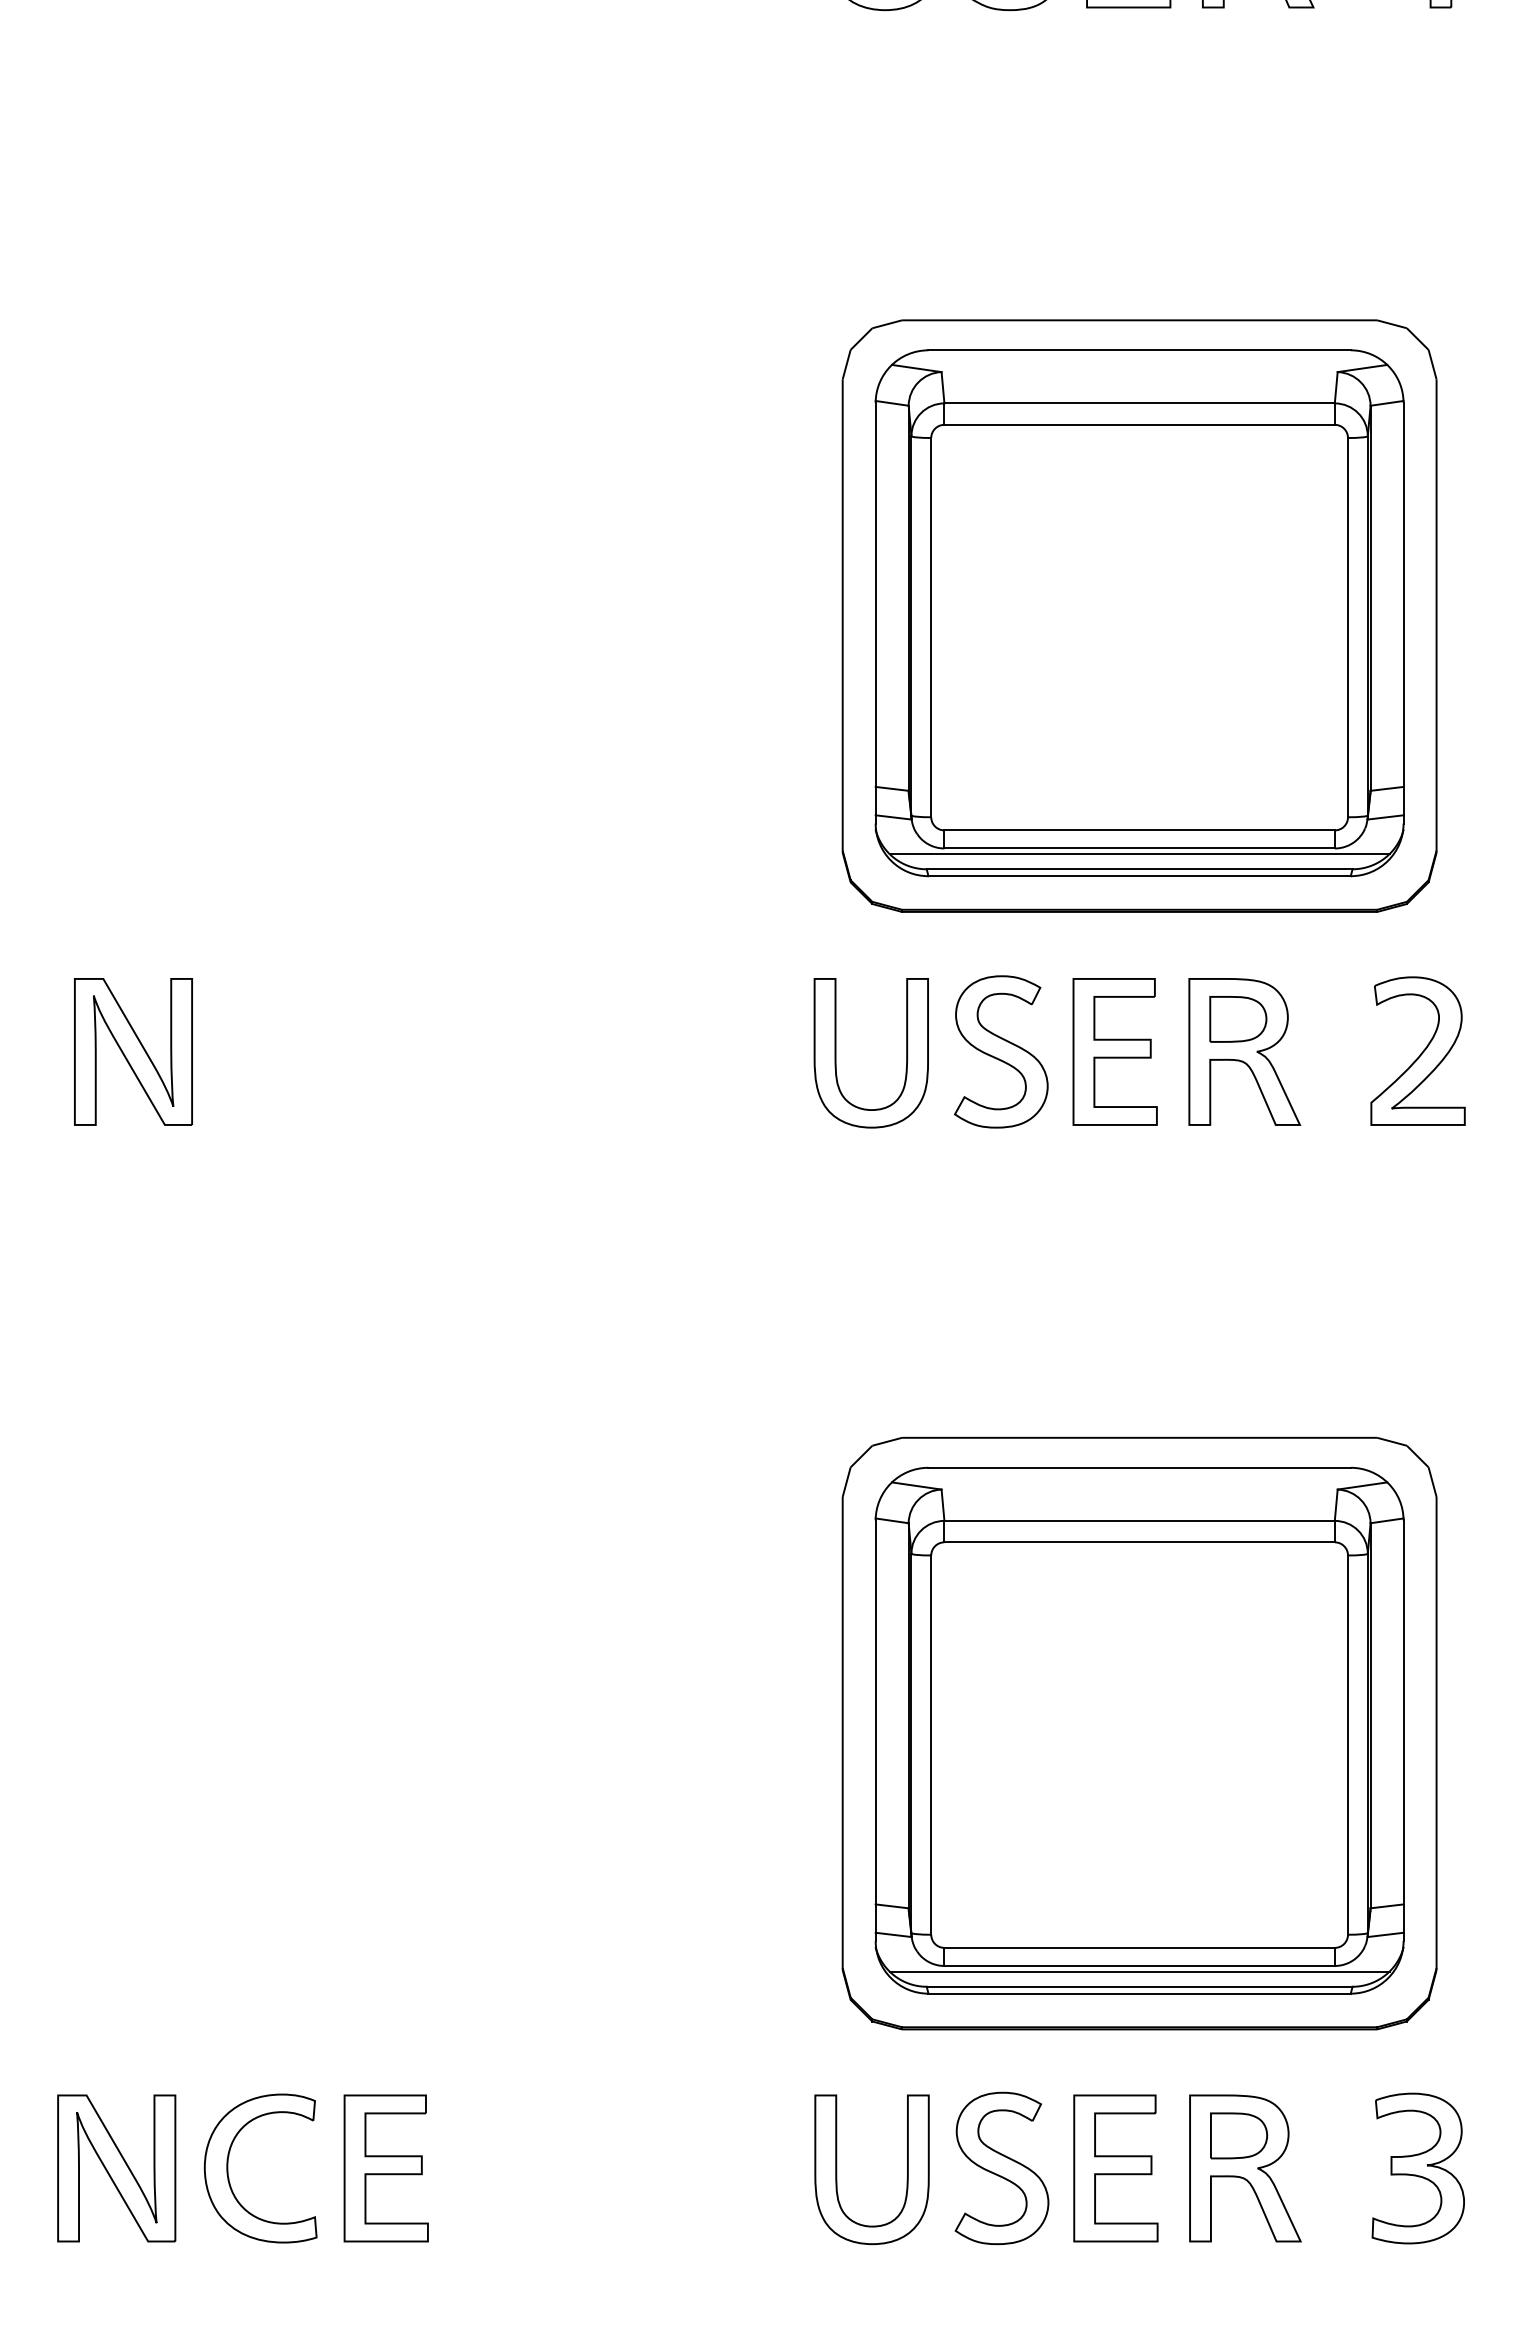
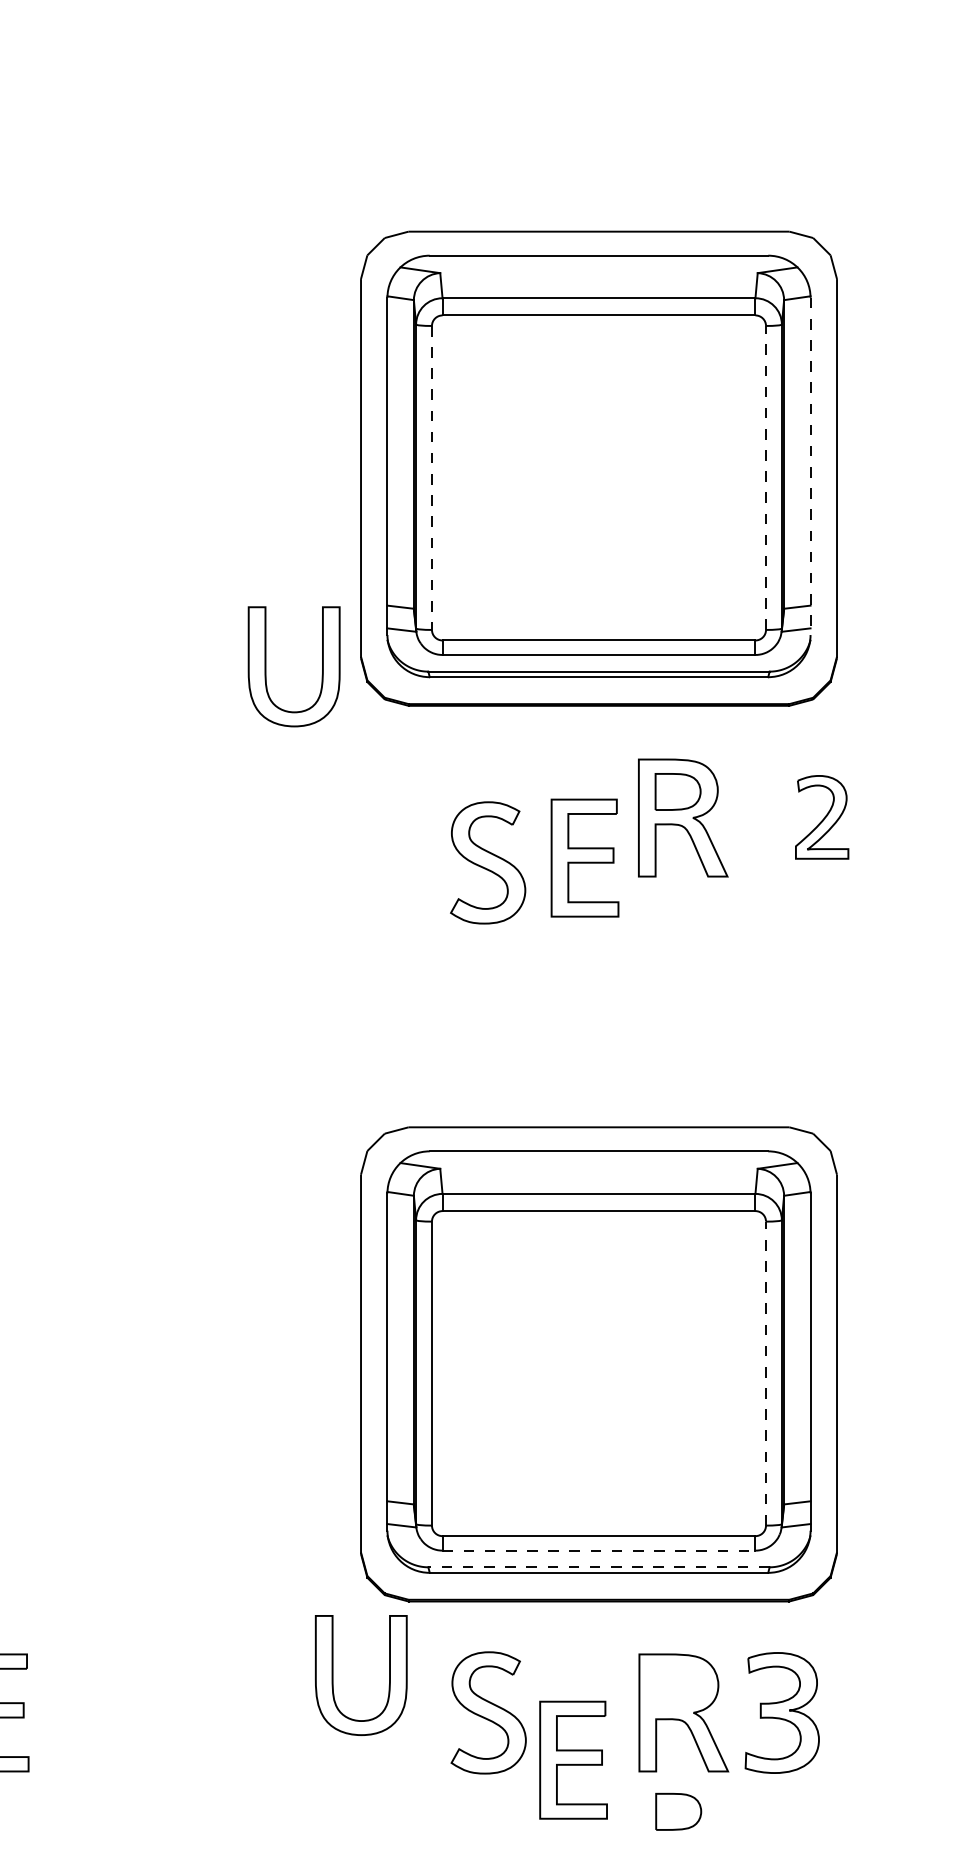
line: (1403, 613) -> (810, 466), solid -> dashed
line: (931, 627) -> (432, 477), solid -> dashed
line: (1348, 627) -> (766, 477), solid -> dashed
line: (1139, 854) -> (598, 659), removed
part: (1417, 1050) -> (821, 816), size x0.7
part: (1001, 1051) -> (488, 862), moved
part: (1114, 1051) -> (584, 857), moved
part: (836, 1053) -> (266, 667), moved
line: (1348, 1745) -> (766, 1373), solid -> dashed
line: (1140, 1965) -> (599, 1550), solid -> dashed
line: (1139, 1971) -> (598, 1555), removed
line: (1139, 1986) -> (598, 1567), solid -> dashed
part: (1239, 2135) -> (679, 1811), moved
part: (1115, 2168) -> (573, 1760), moved
part: (1417, 2168) -> (781, 1712), moved
part: (837, 2169) -> (333, 1675), moved

